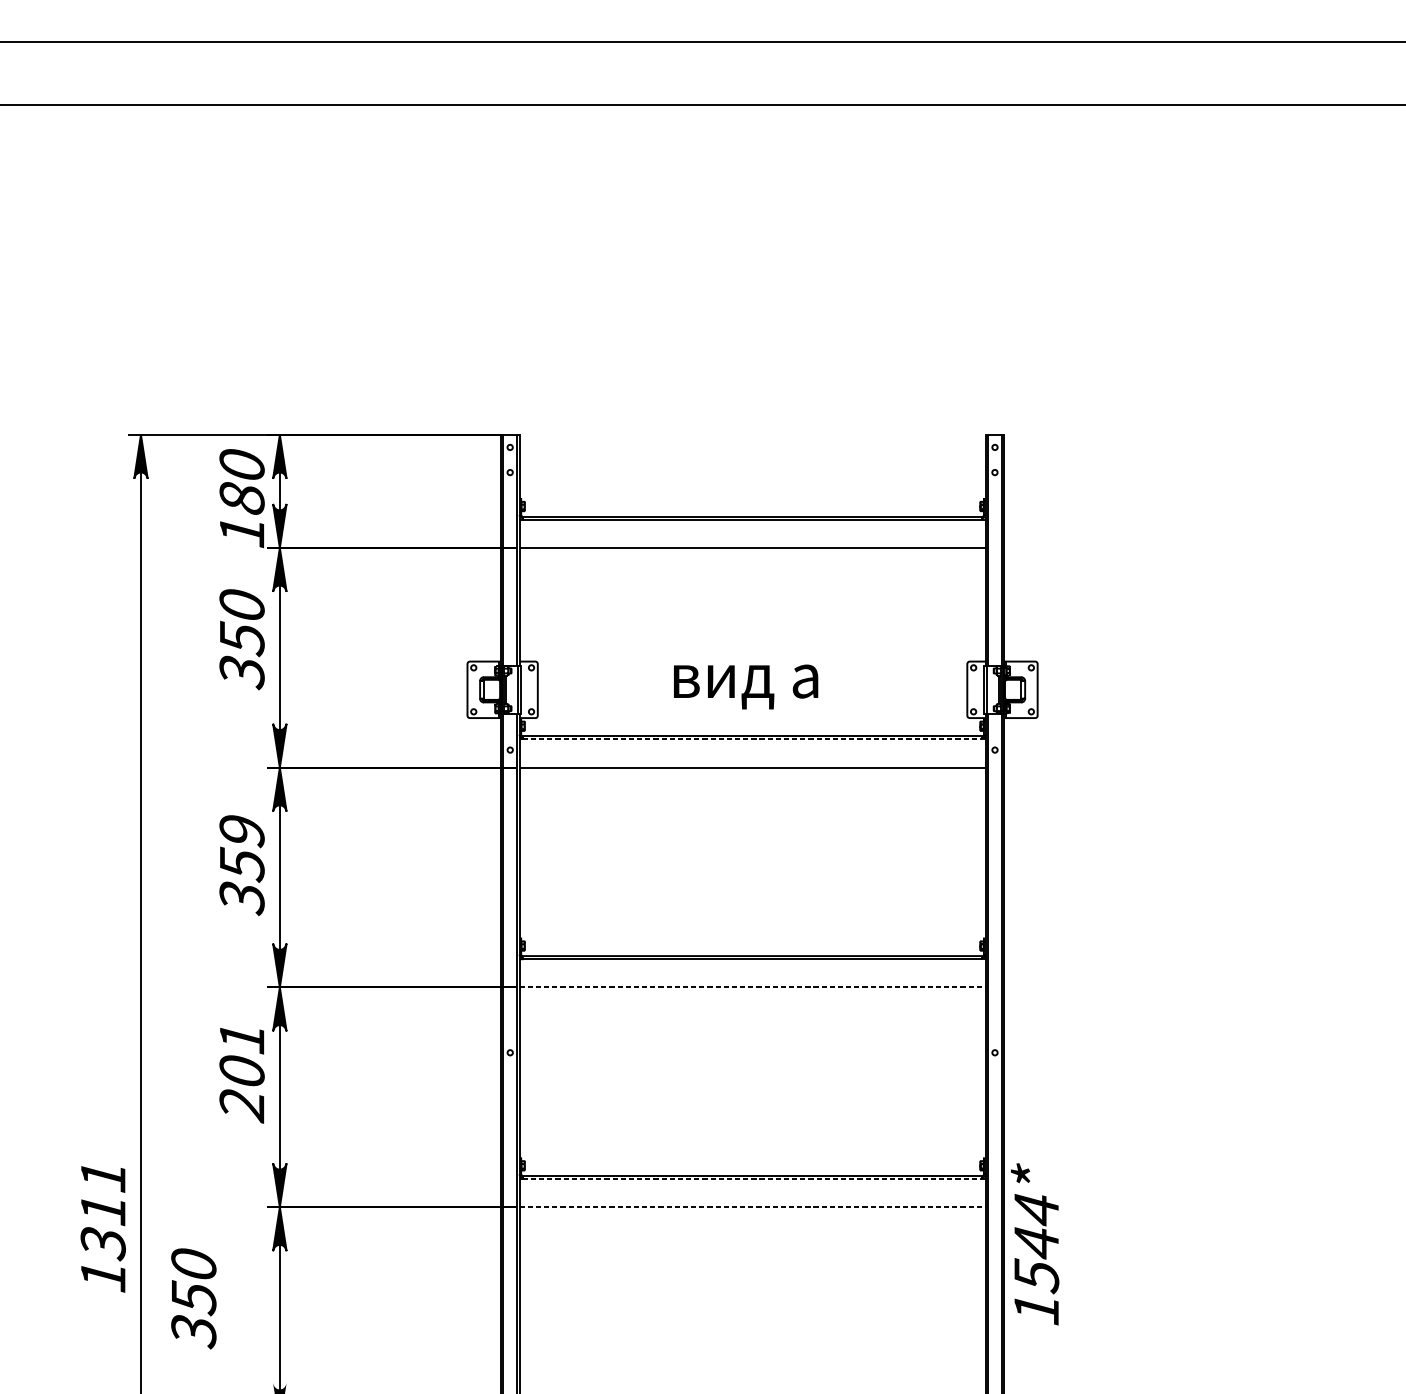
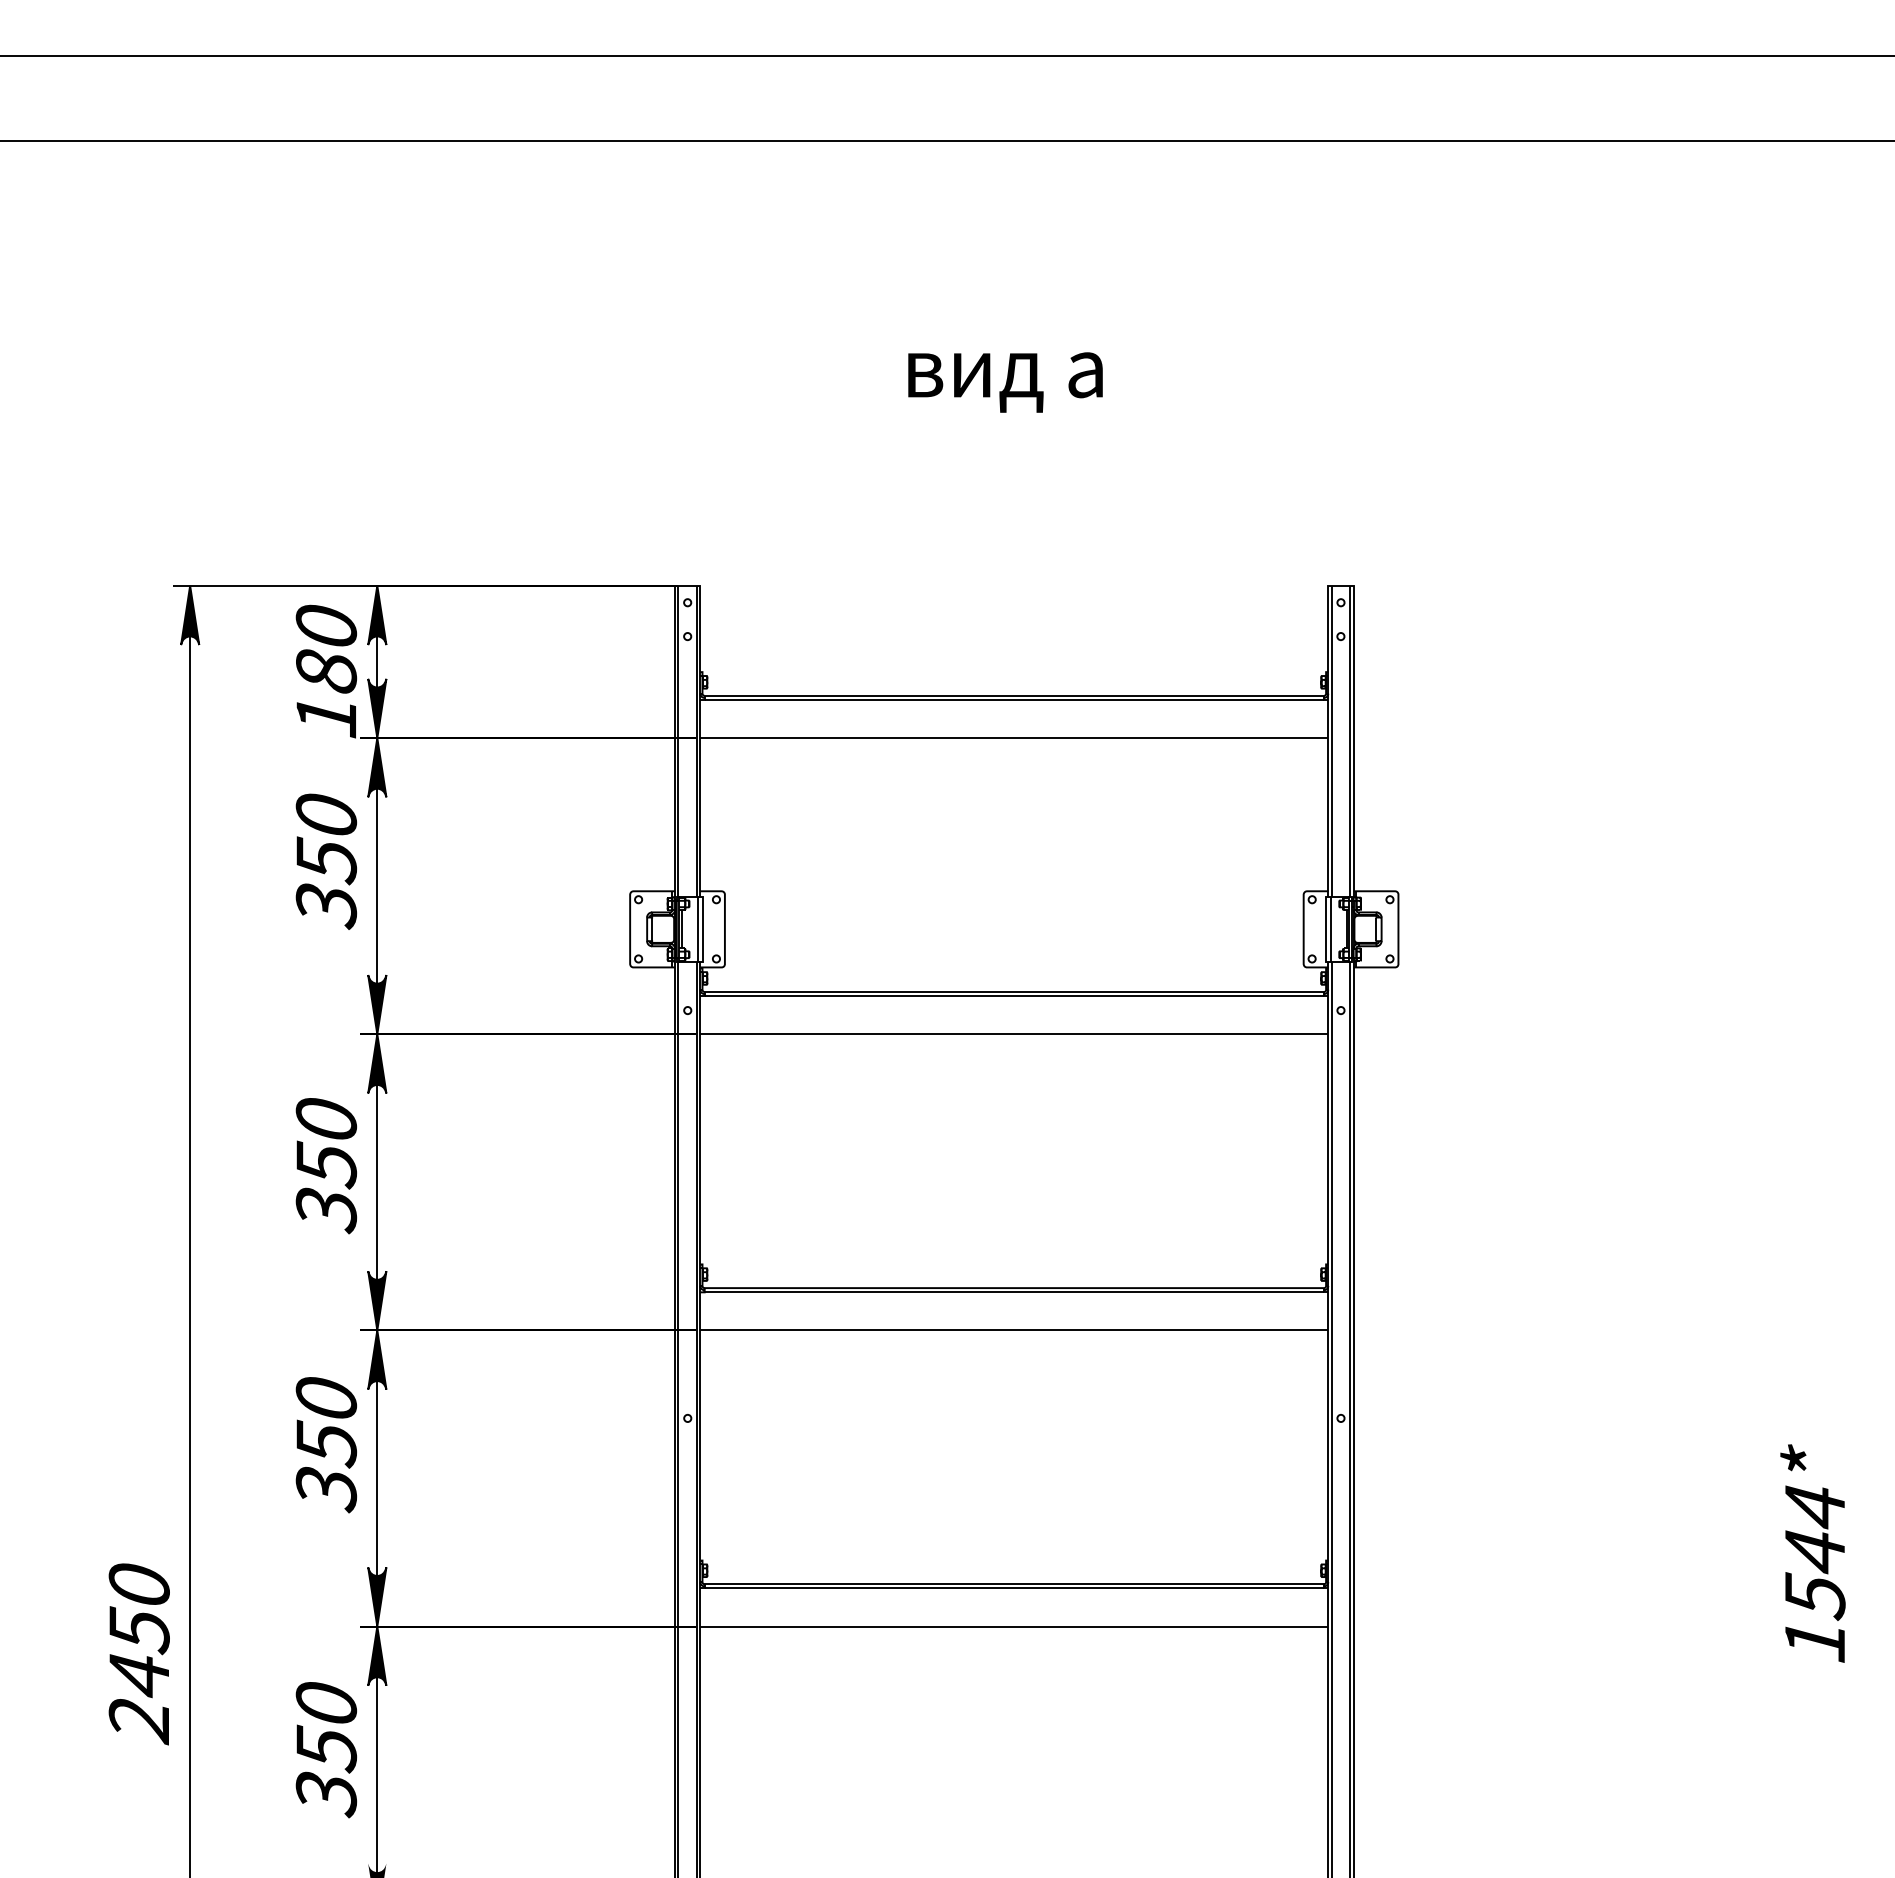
text: (746, 686) -> (1005, 382), moved
line: (752, 739) -> (1014, 996), dashed -> solid
text: (242, 831) -> (326, 1120), 359 -> 350
line: (752, 987) -> (1014, 1330), dashed -> solid
text: (242, 1072) -> (326, 1445), 201 -> 350
line: (752, 1178) -> (1014, 1588), dashed -> solid
line: (752, 1207) -> (1014, 1626), dashed -> solid
text: (102, 1227) -> (138, 1654), 1311 -> 2450
text: (1034, 1244) -> (1812, 1553), moved
text: (193, 1299) -> (326, 1750), moved

